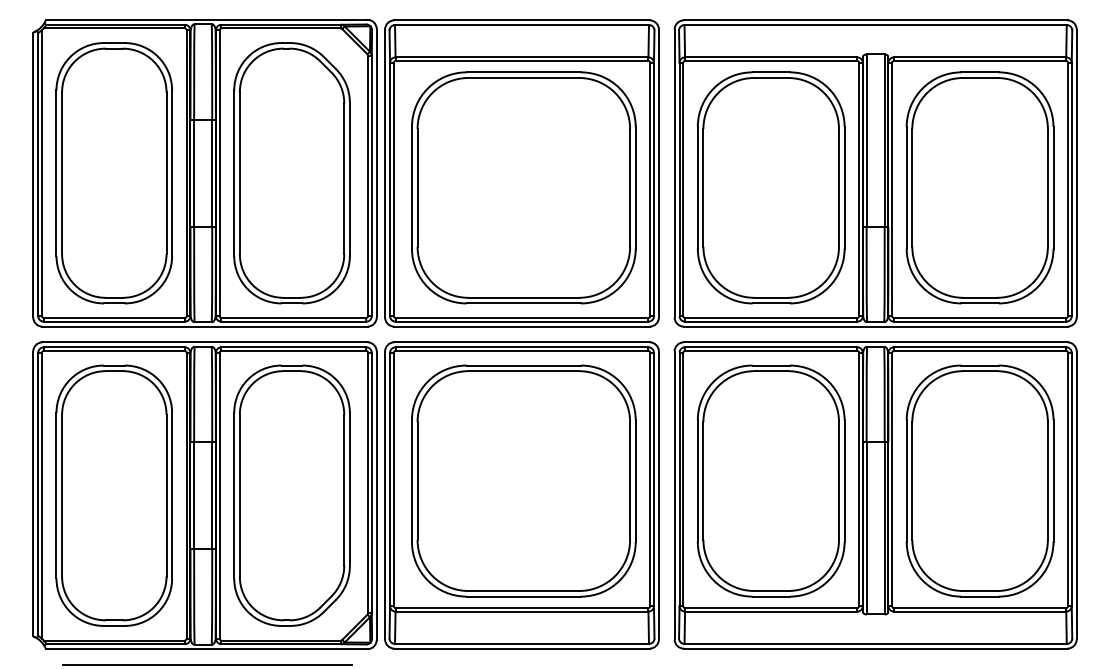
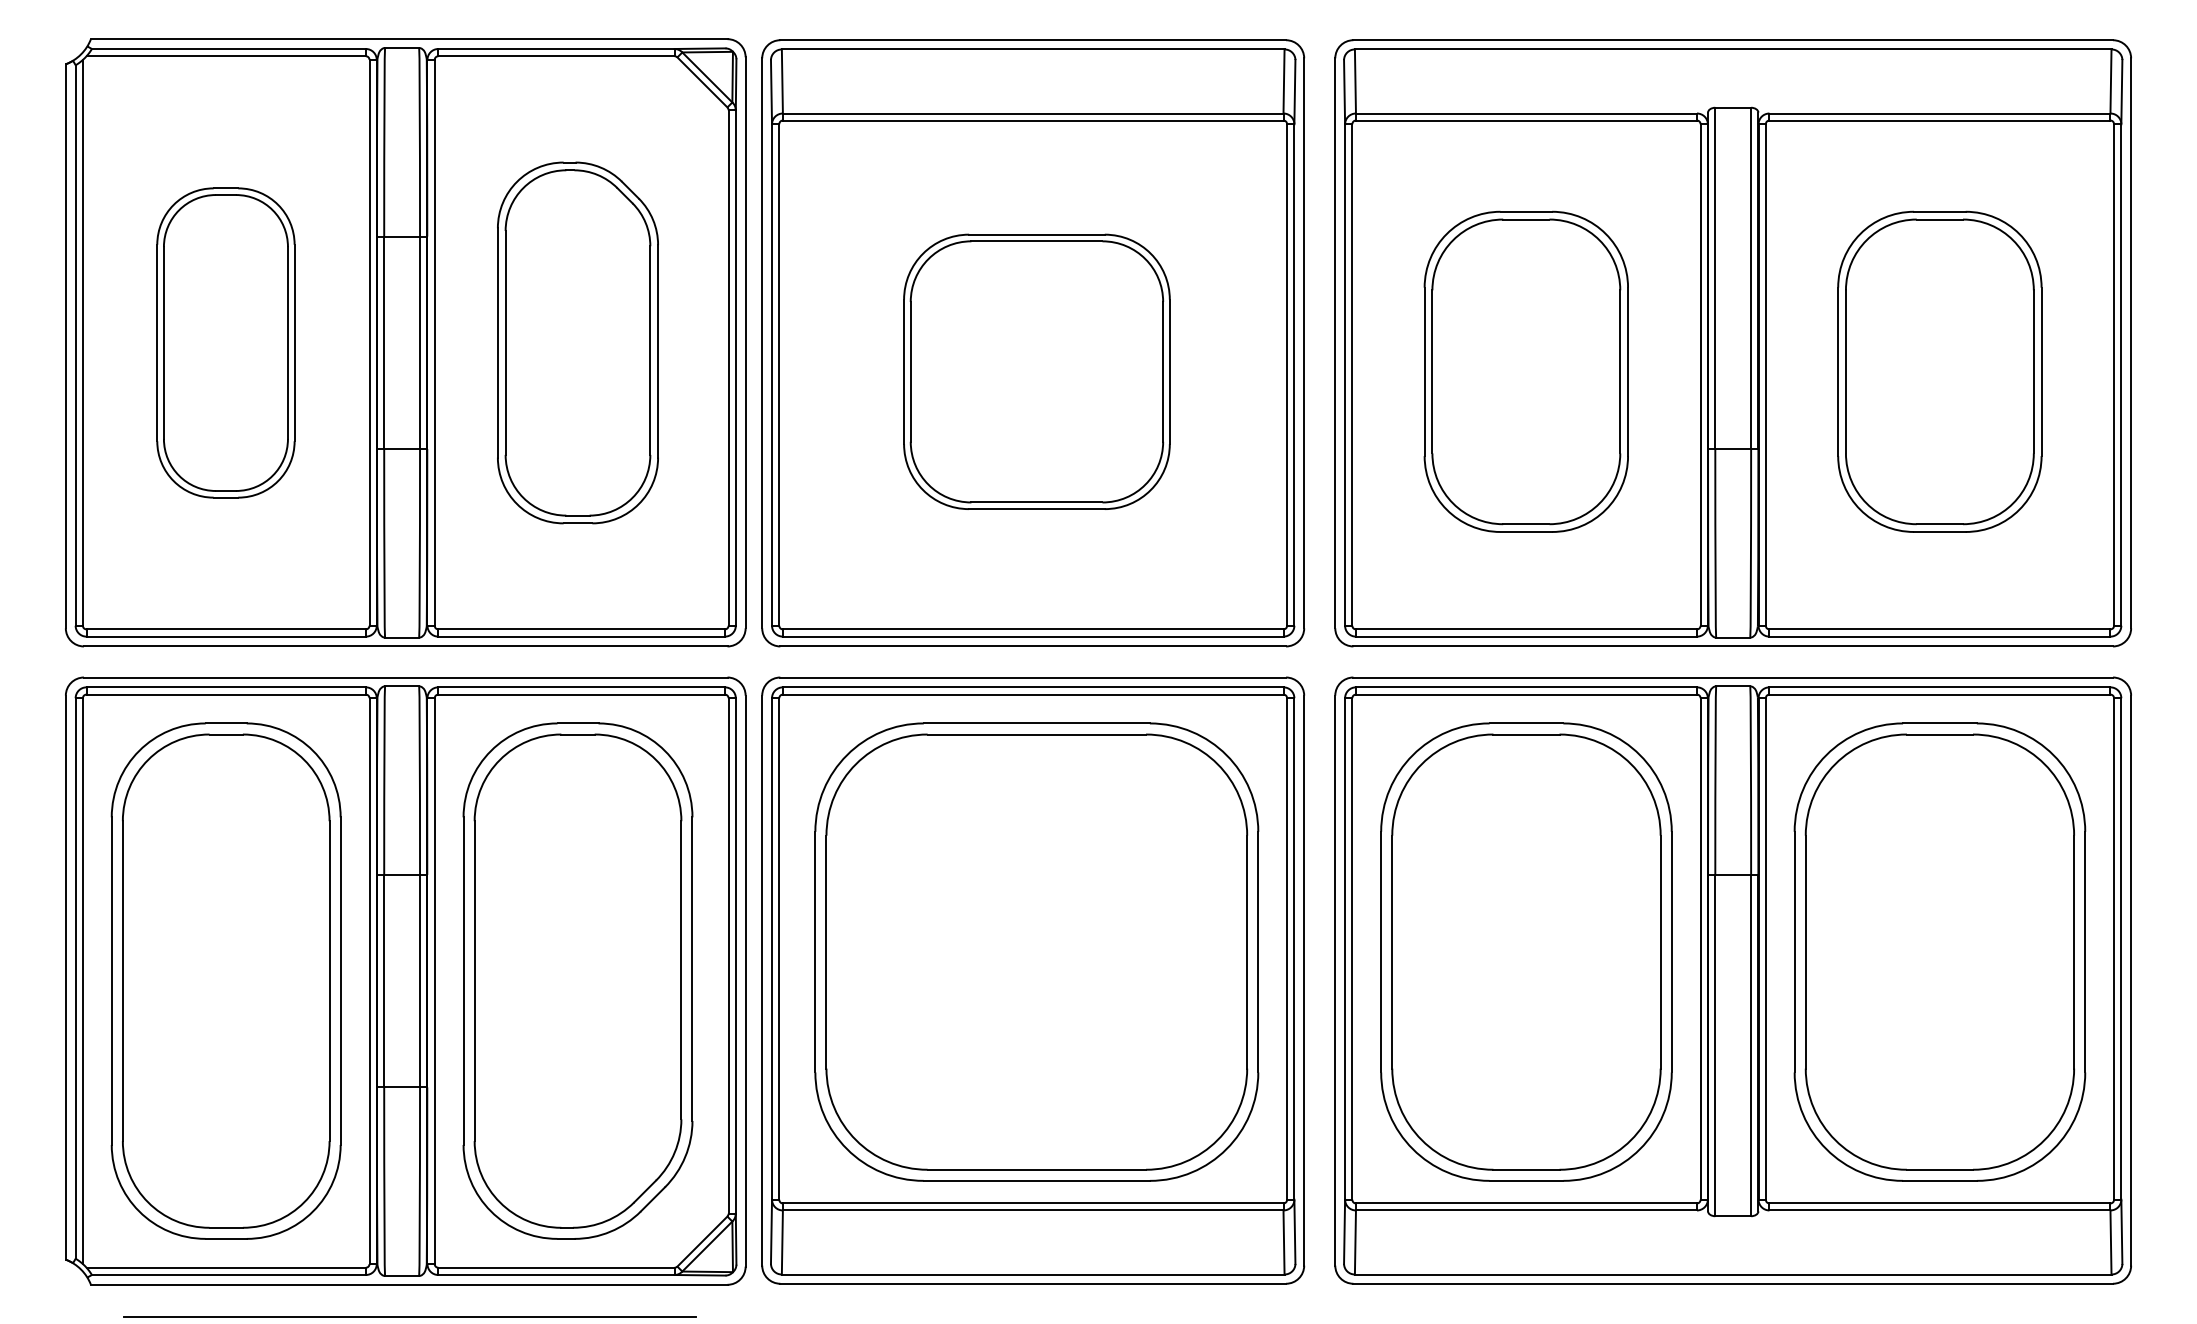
part: (113, 173) -> (224, 343), size x0.6
part: (291, 173) -> (576, 343), size x0.7
part: (523, 187) -> (1036, 371), size x0.6
part: (770, 187) -> (1525, 371), size x0.7
part: (979, 187) -> (1938, 371), size x0.7

